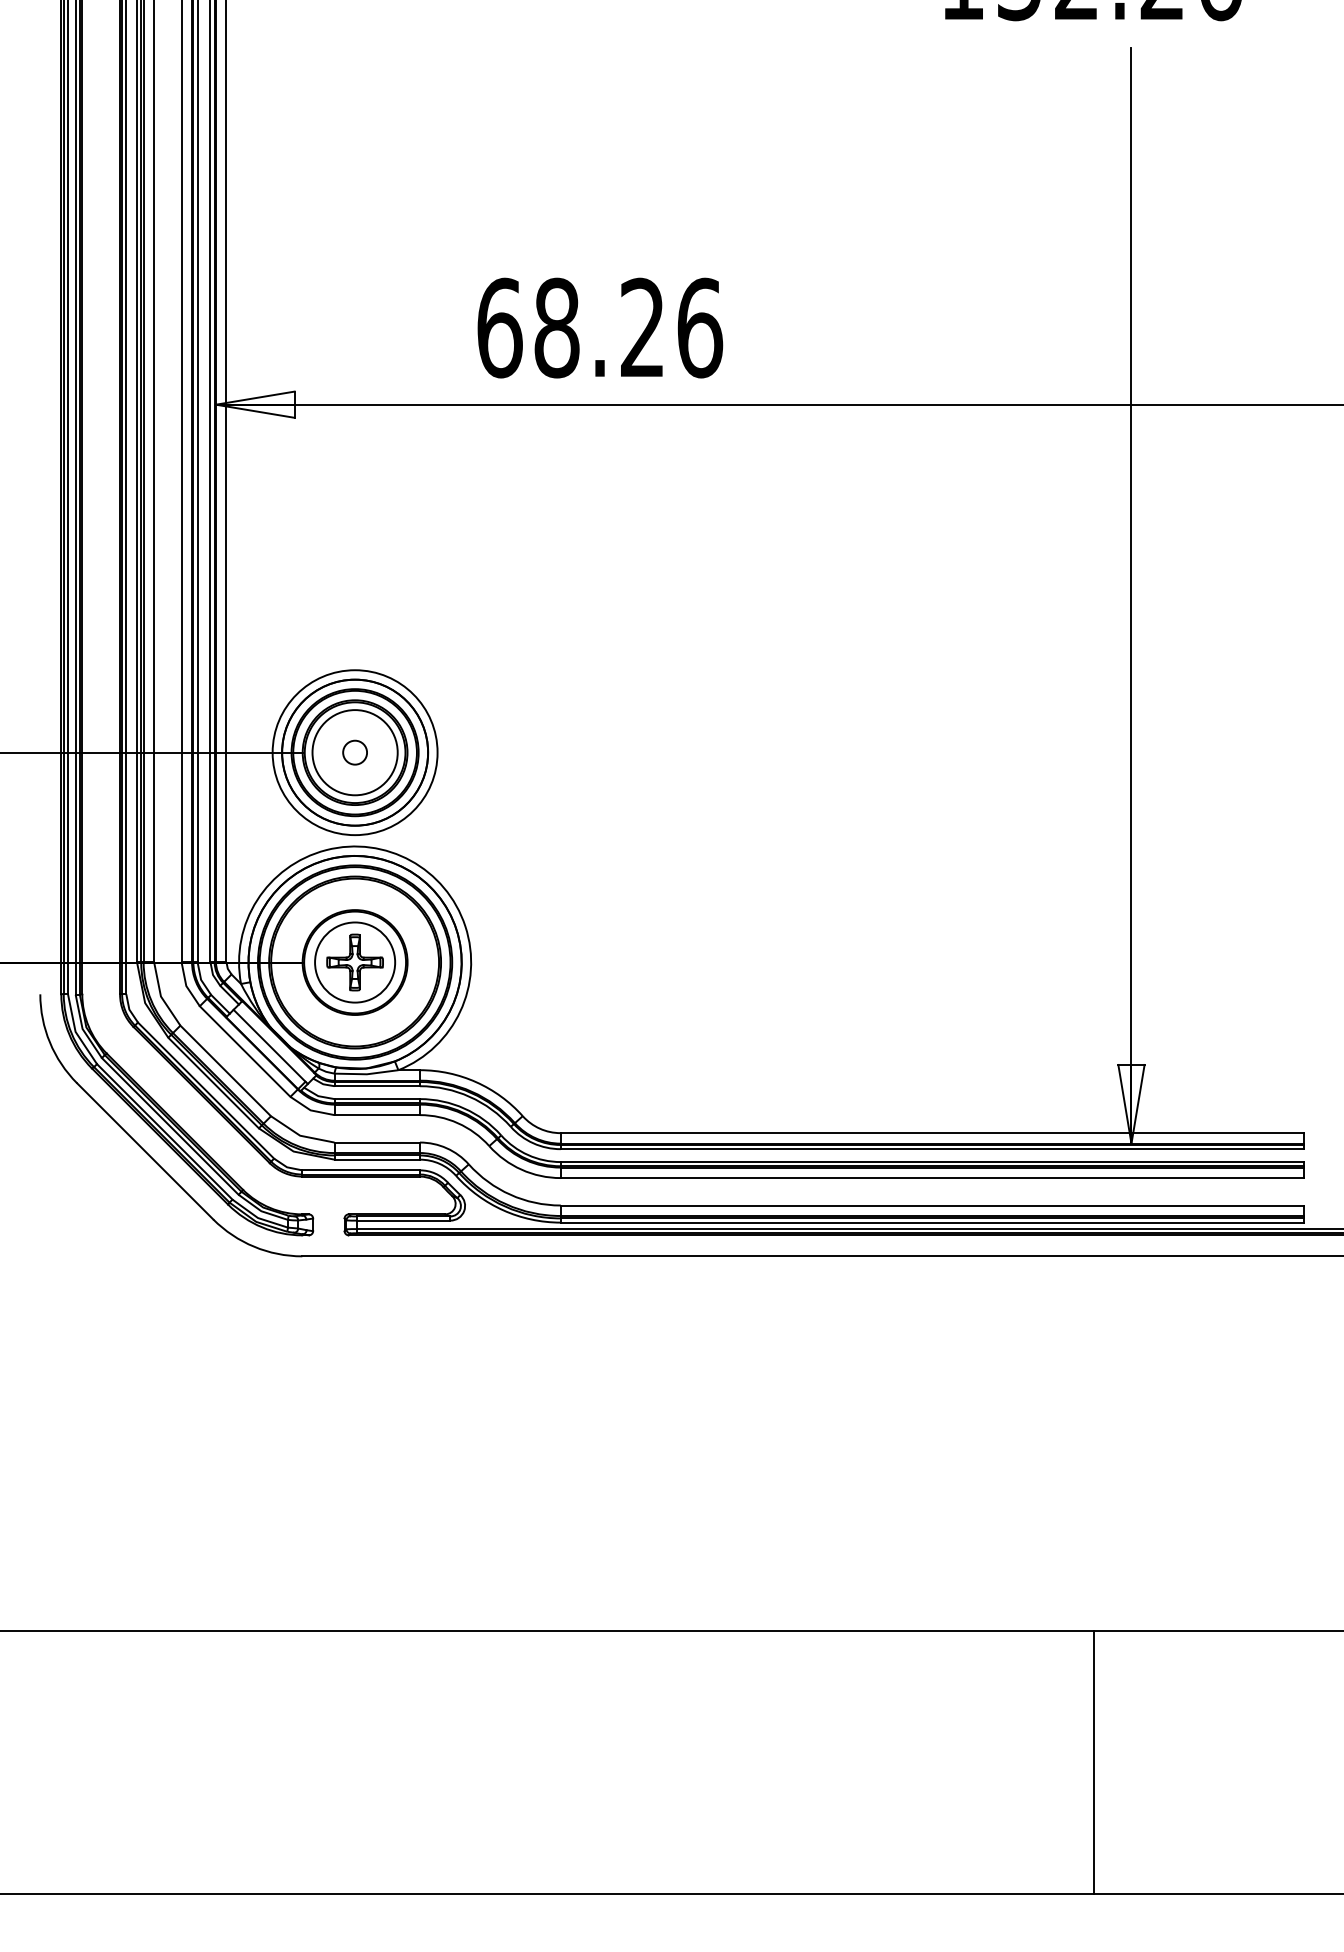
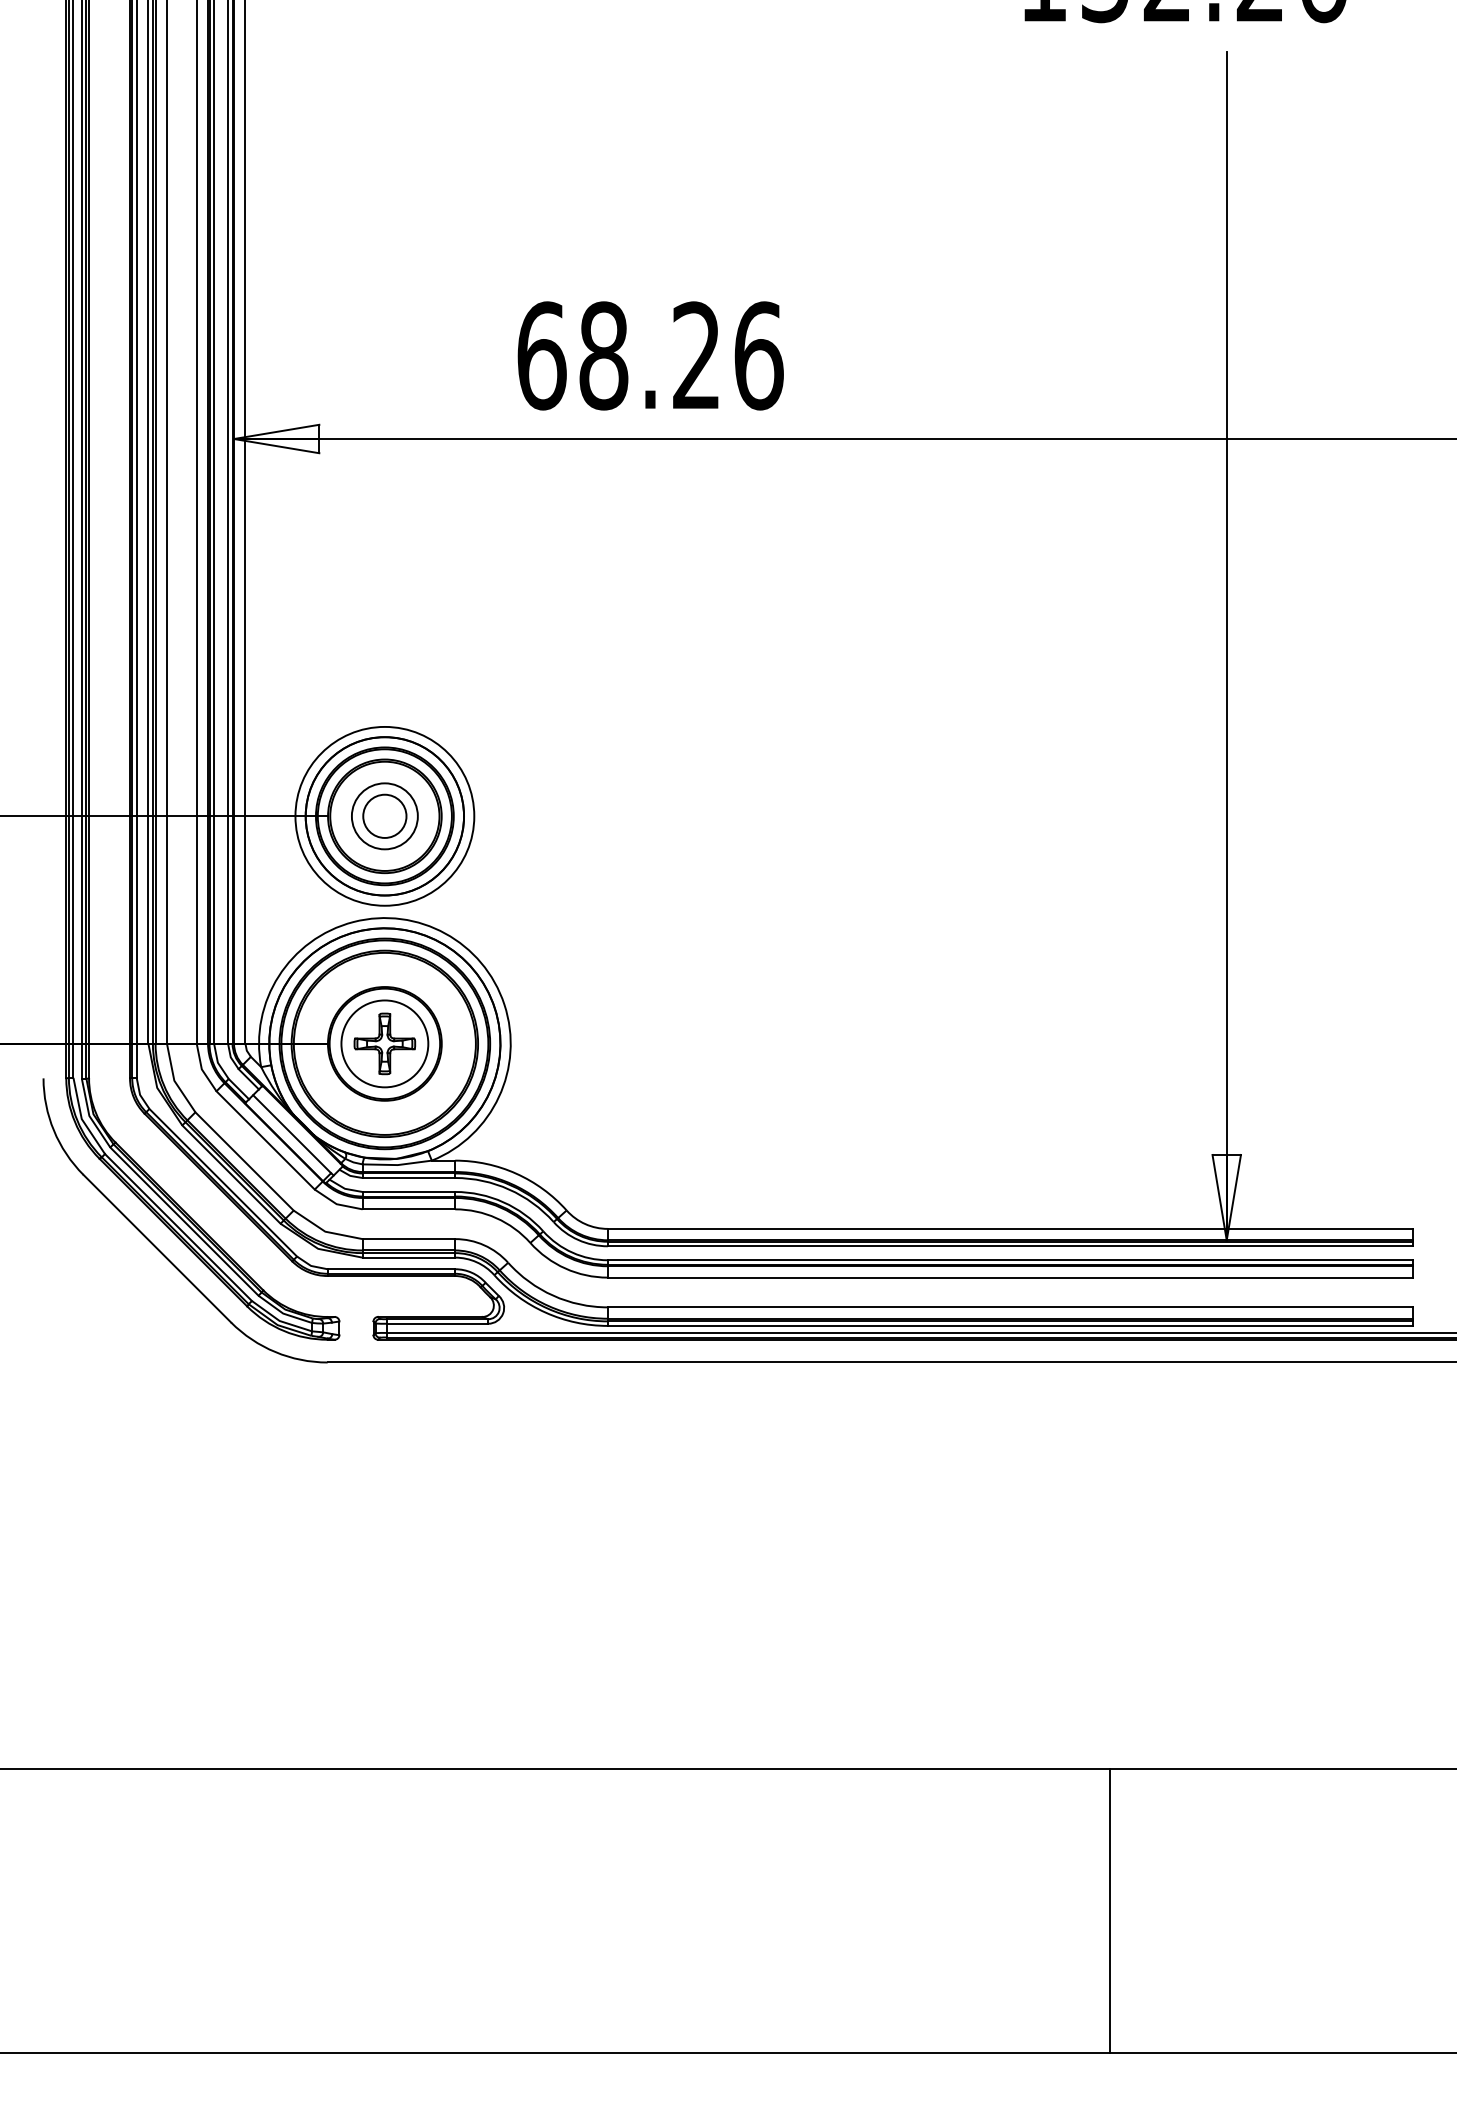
circle: (354, 751) -> (384, 815), size x1.67
circle: (354, 752) -> (384, 816), size x0.71
line: (1093, 1762) -> (1109, 1911), moved

